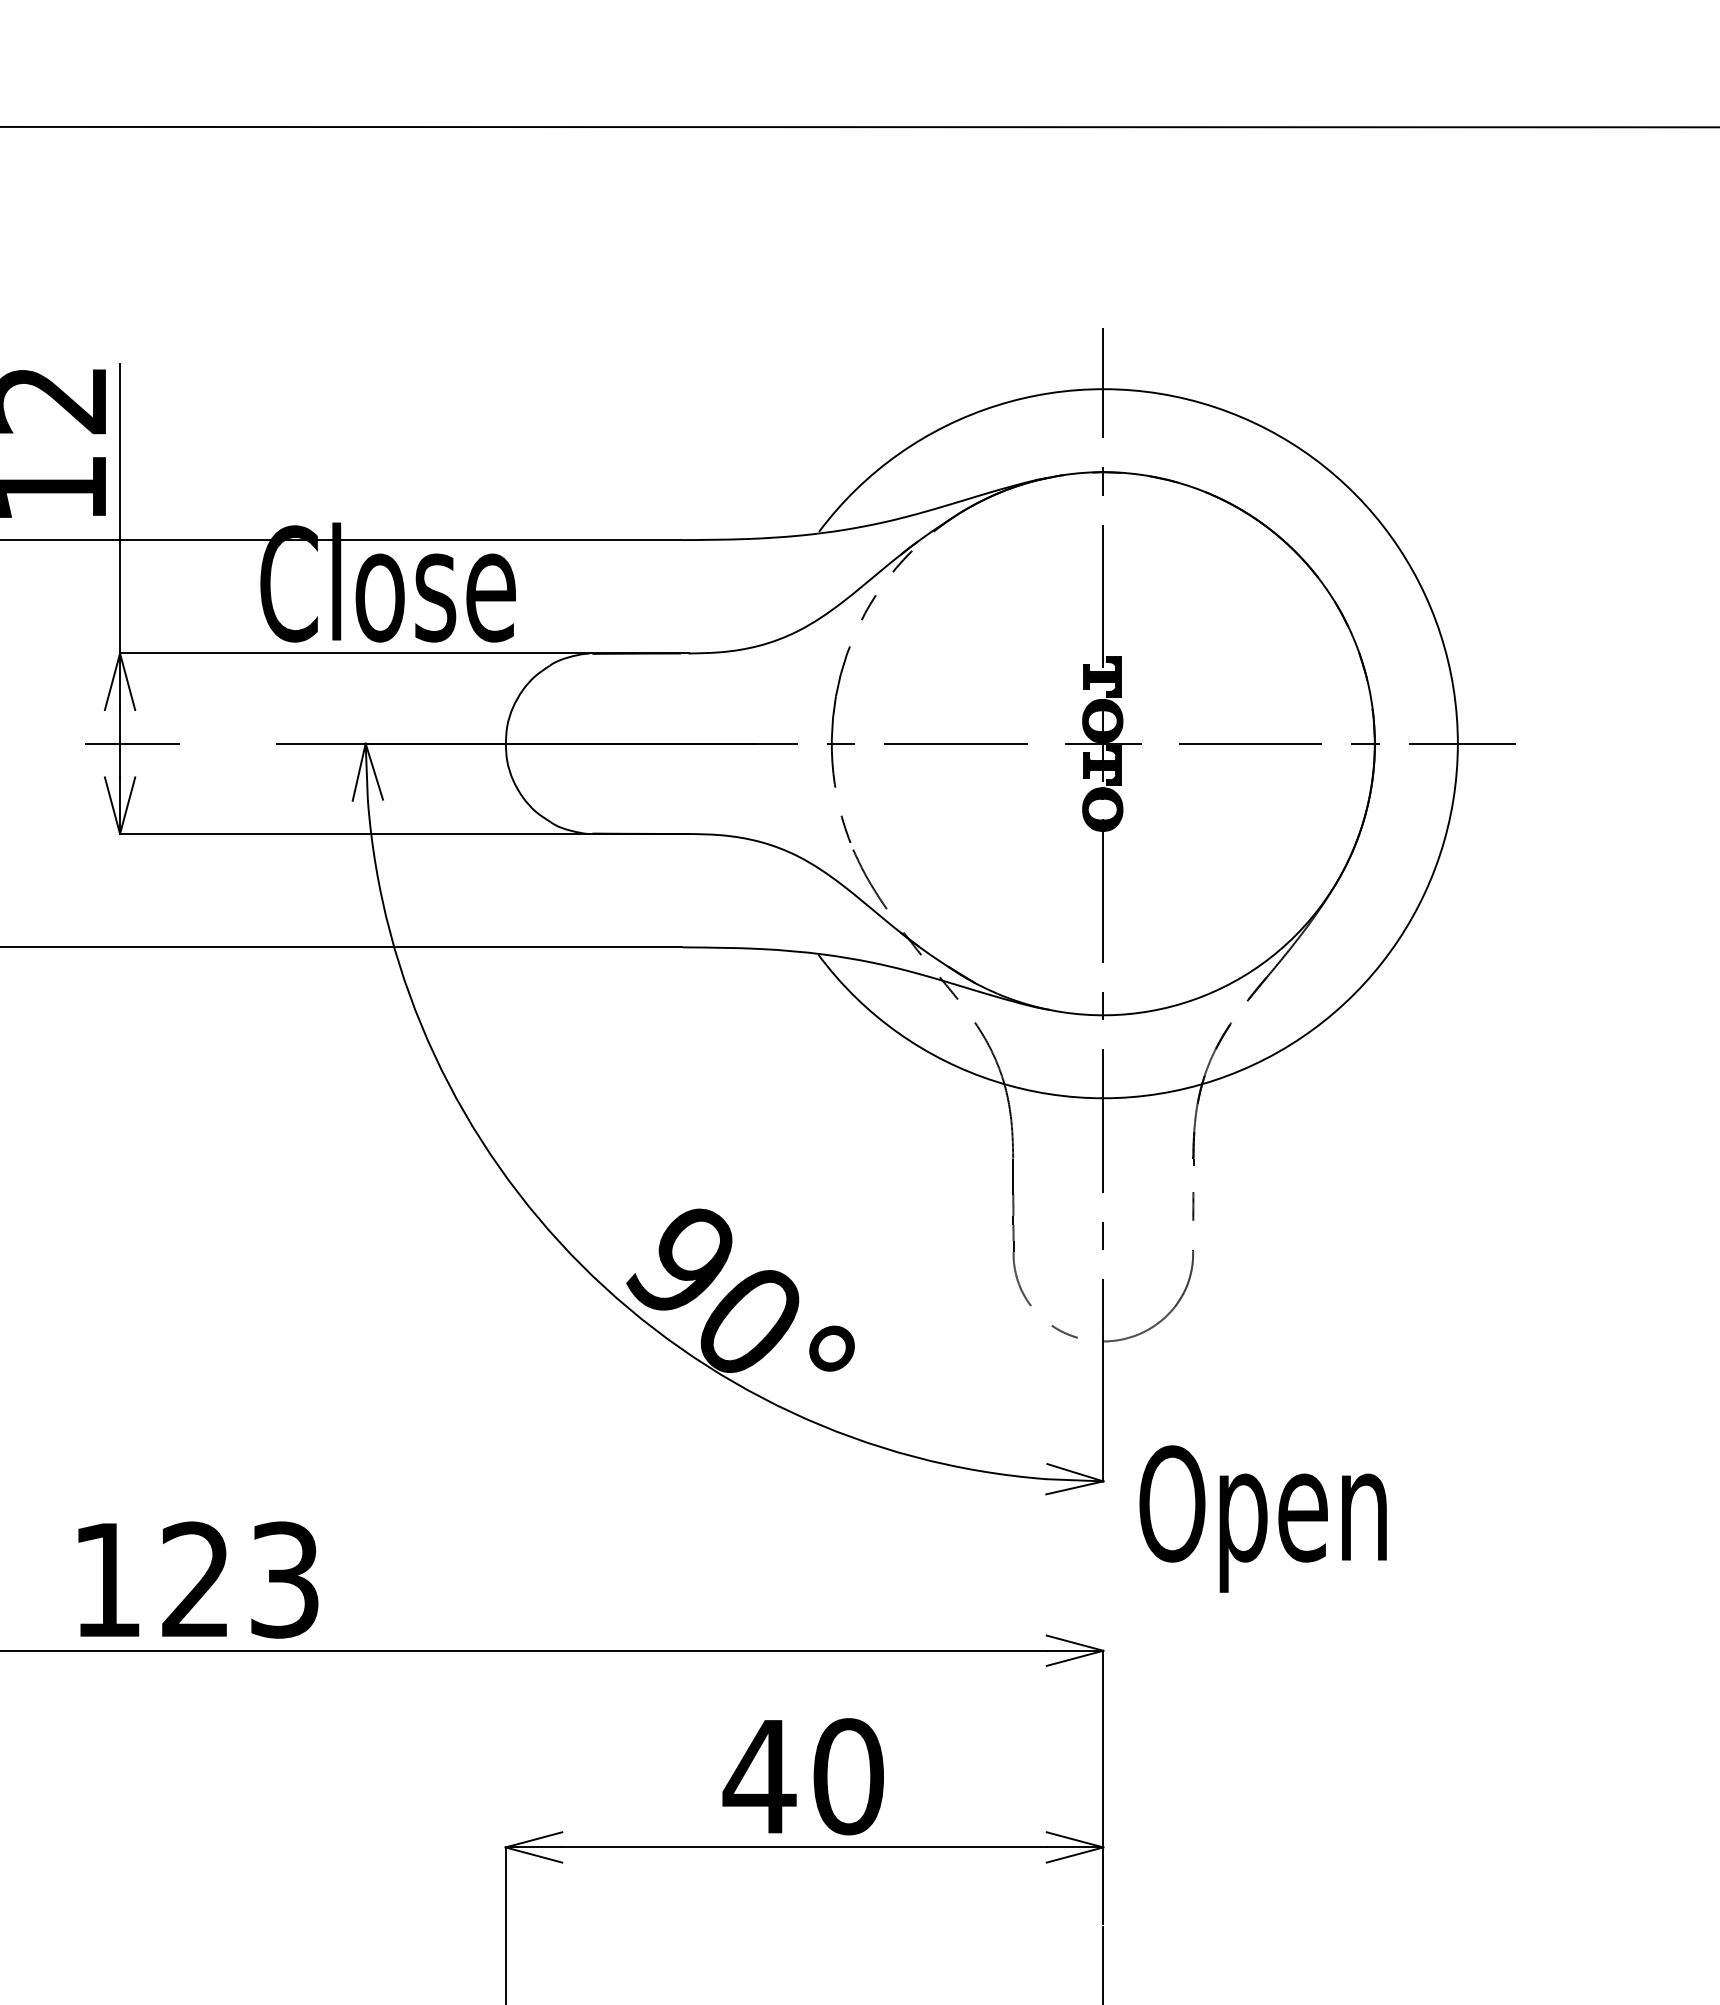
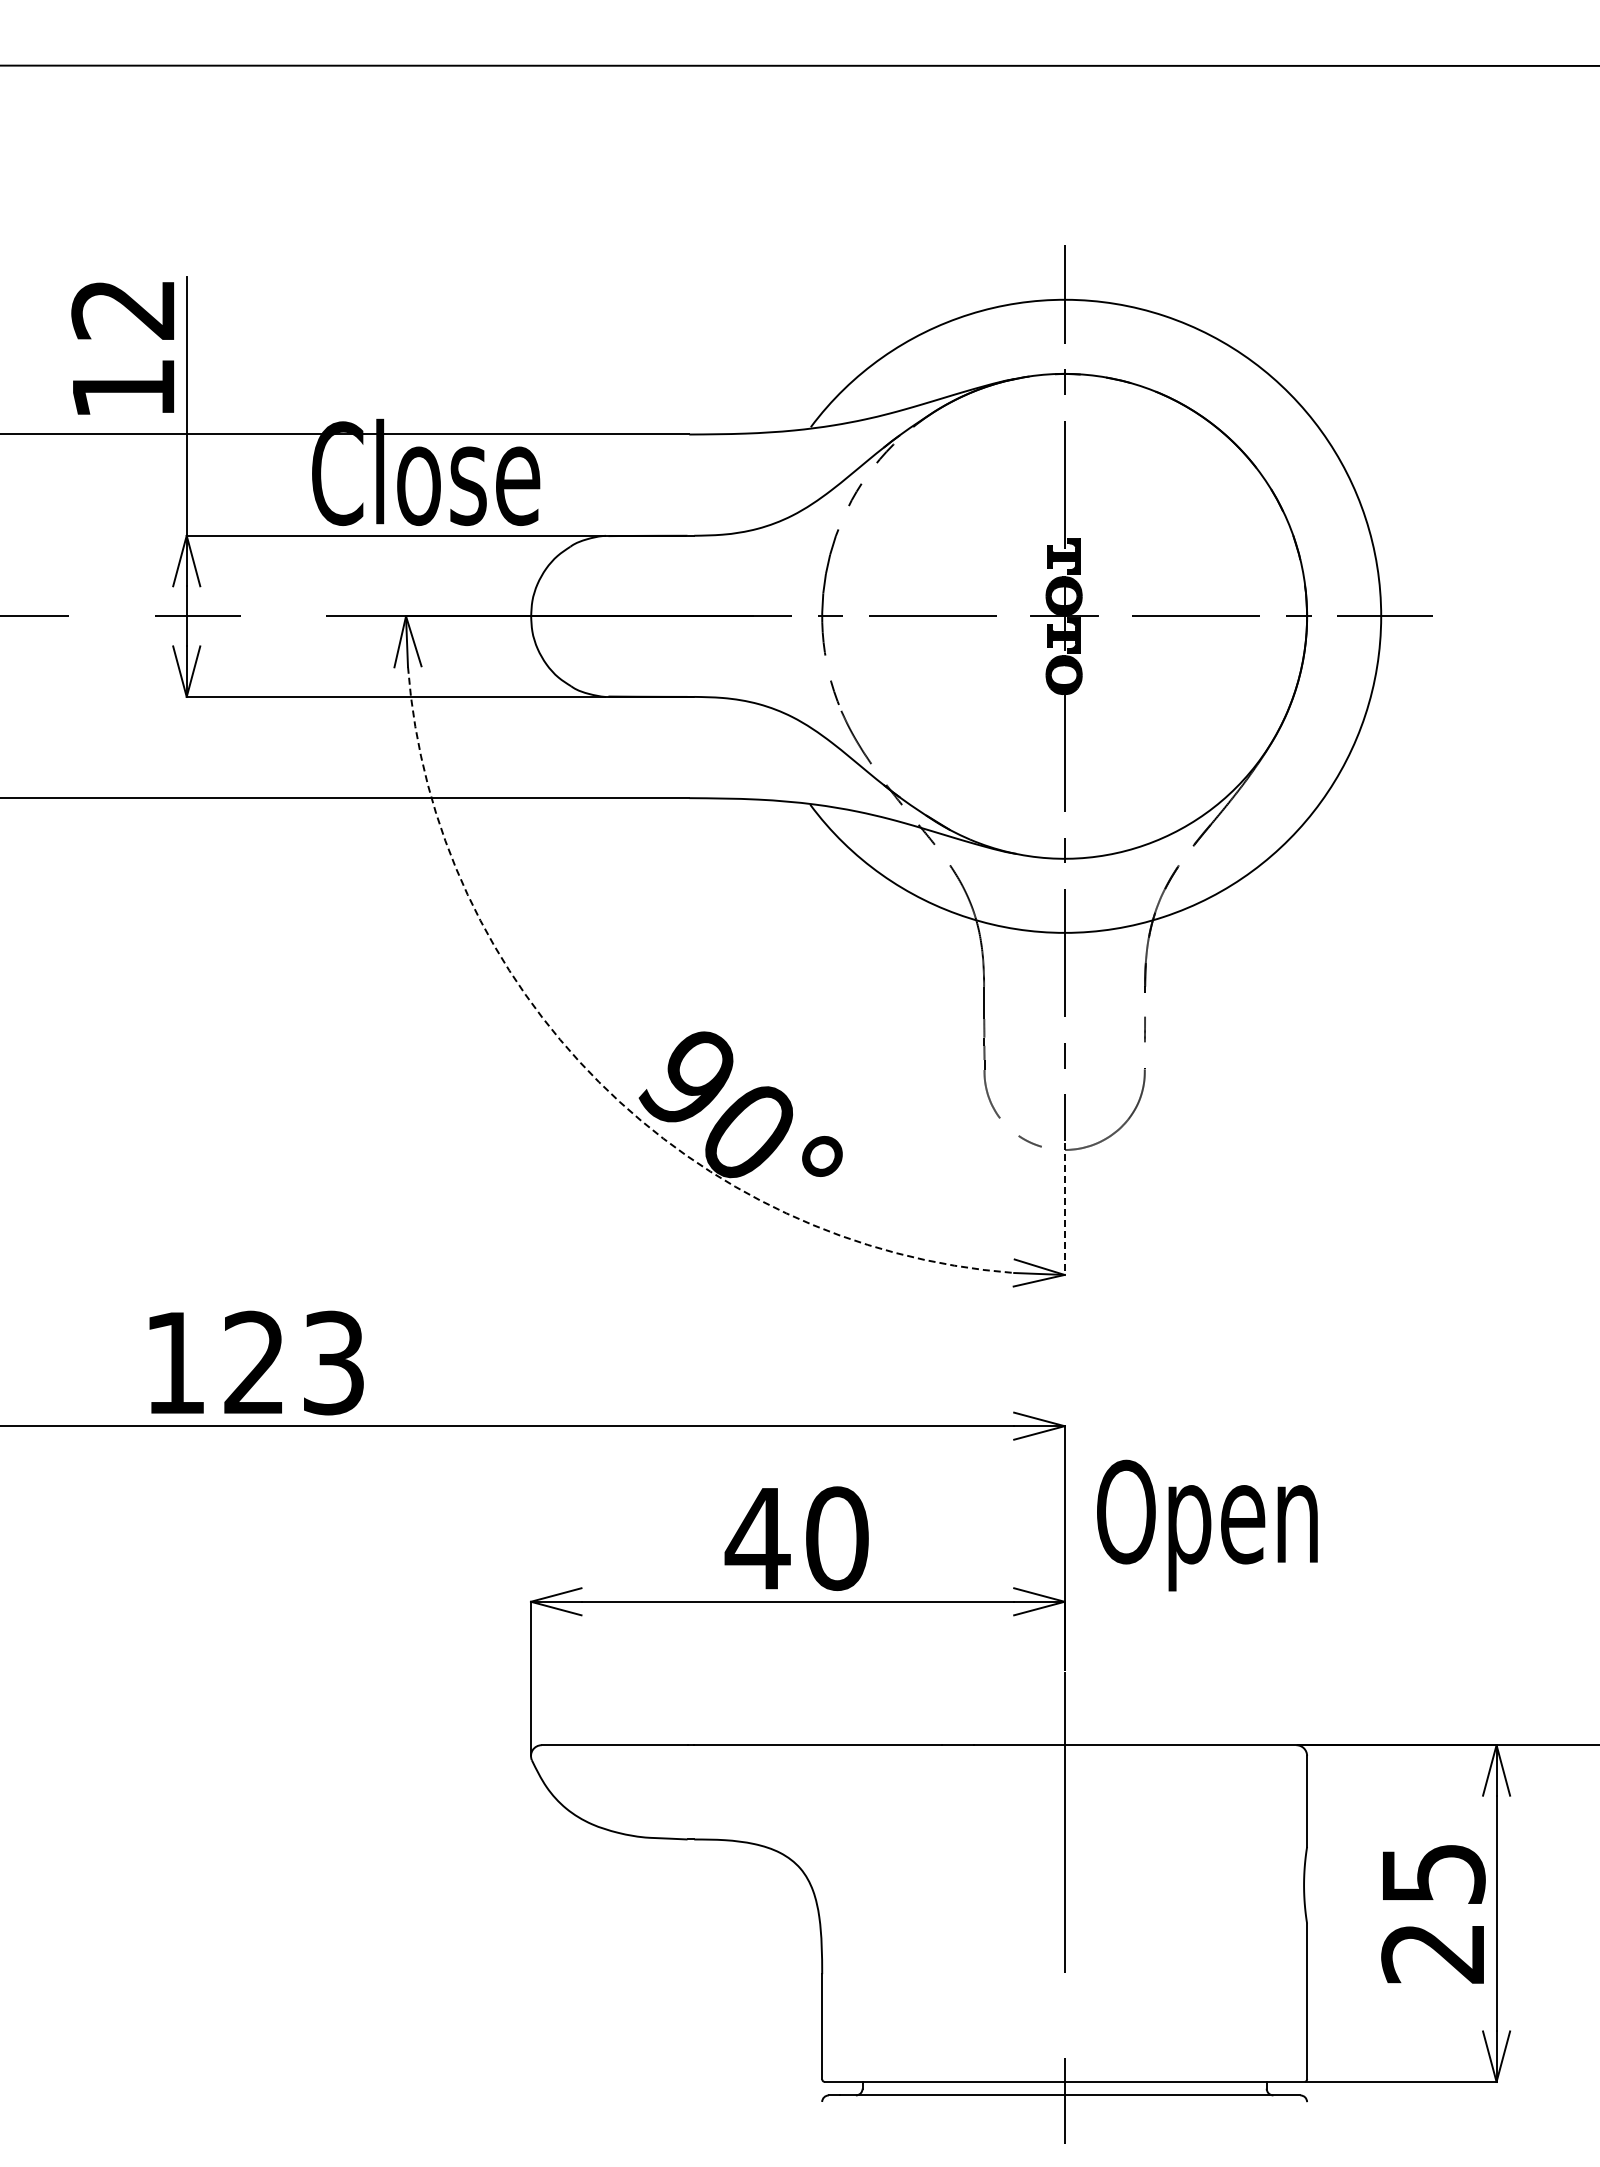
arc: (581, 1265) -> (598, 1082), solid -> dashed
line: (1103, 1408) -> (1064, 1209), solid -> dashed
text: (1263, 1518) -> (1207, 1525), moved

